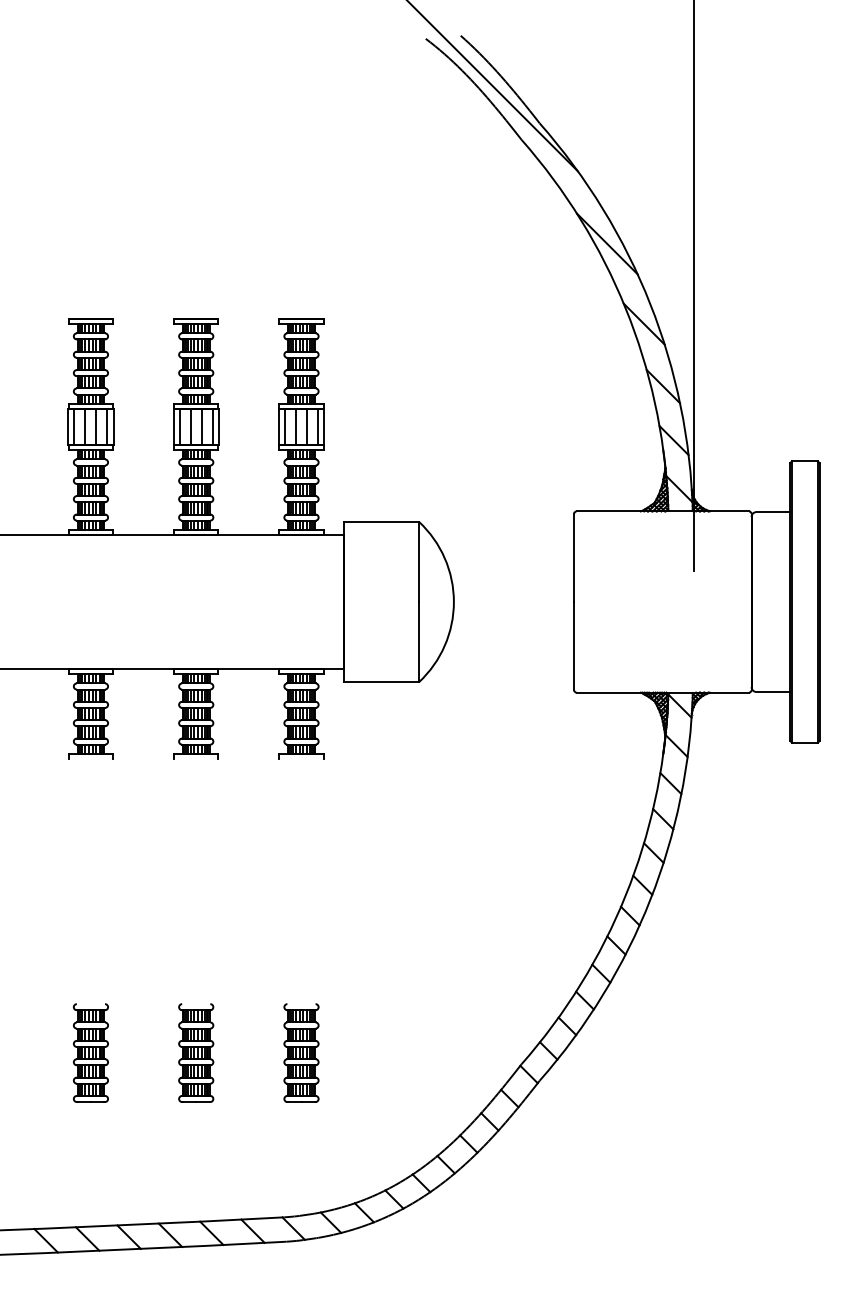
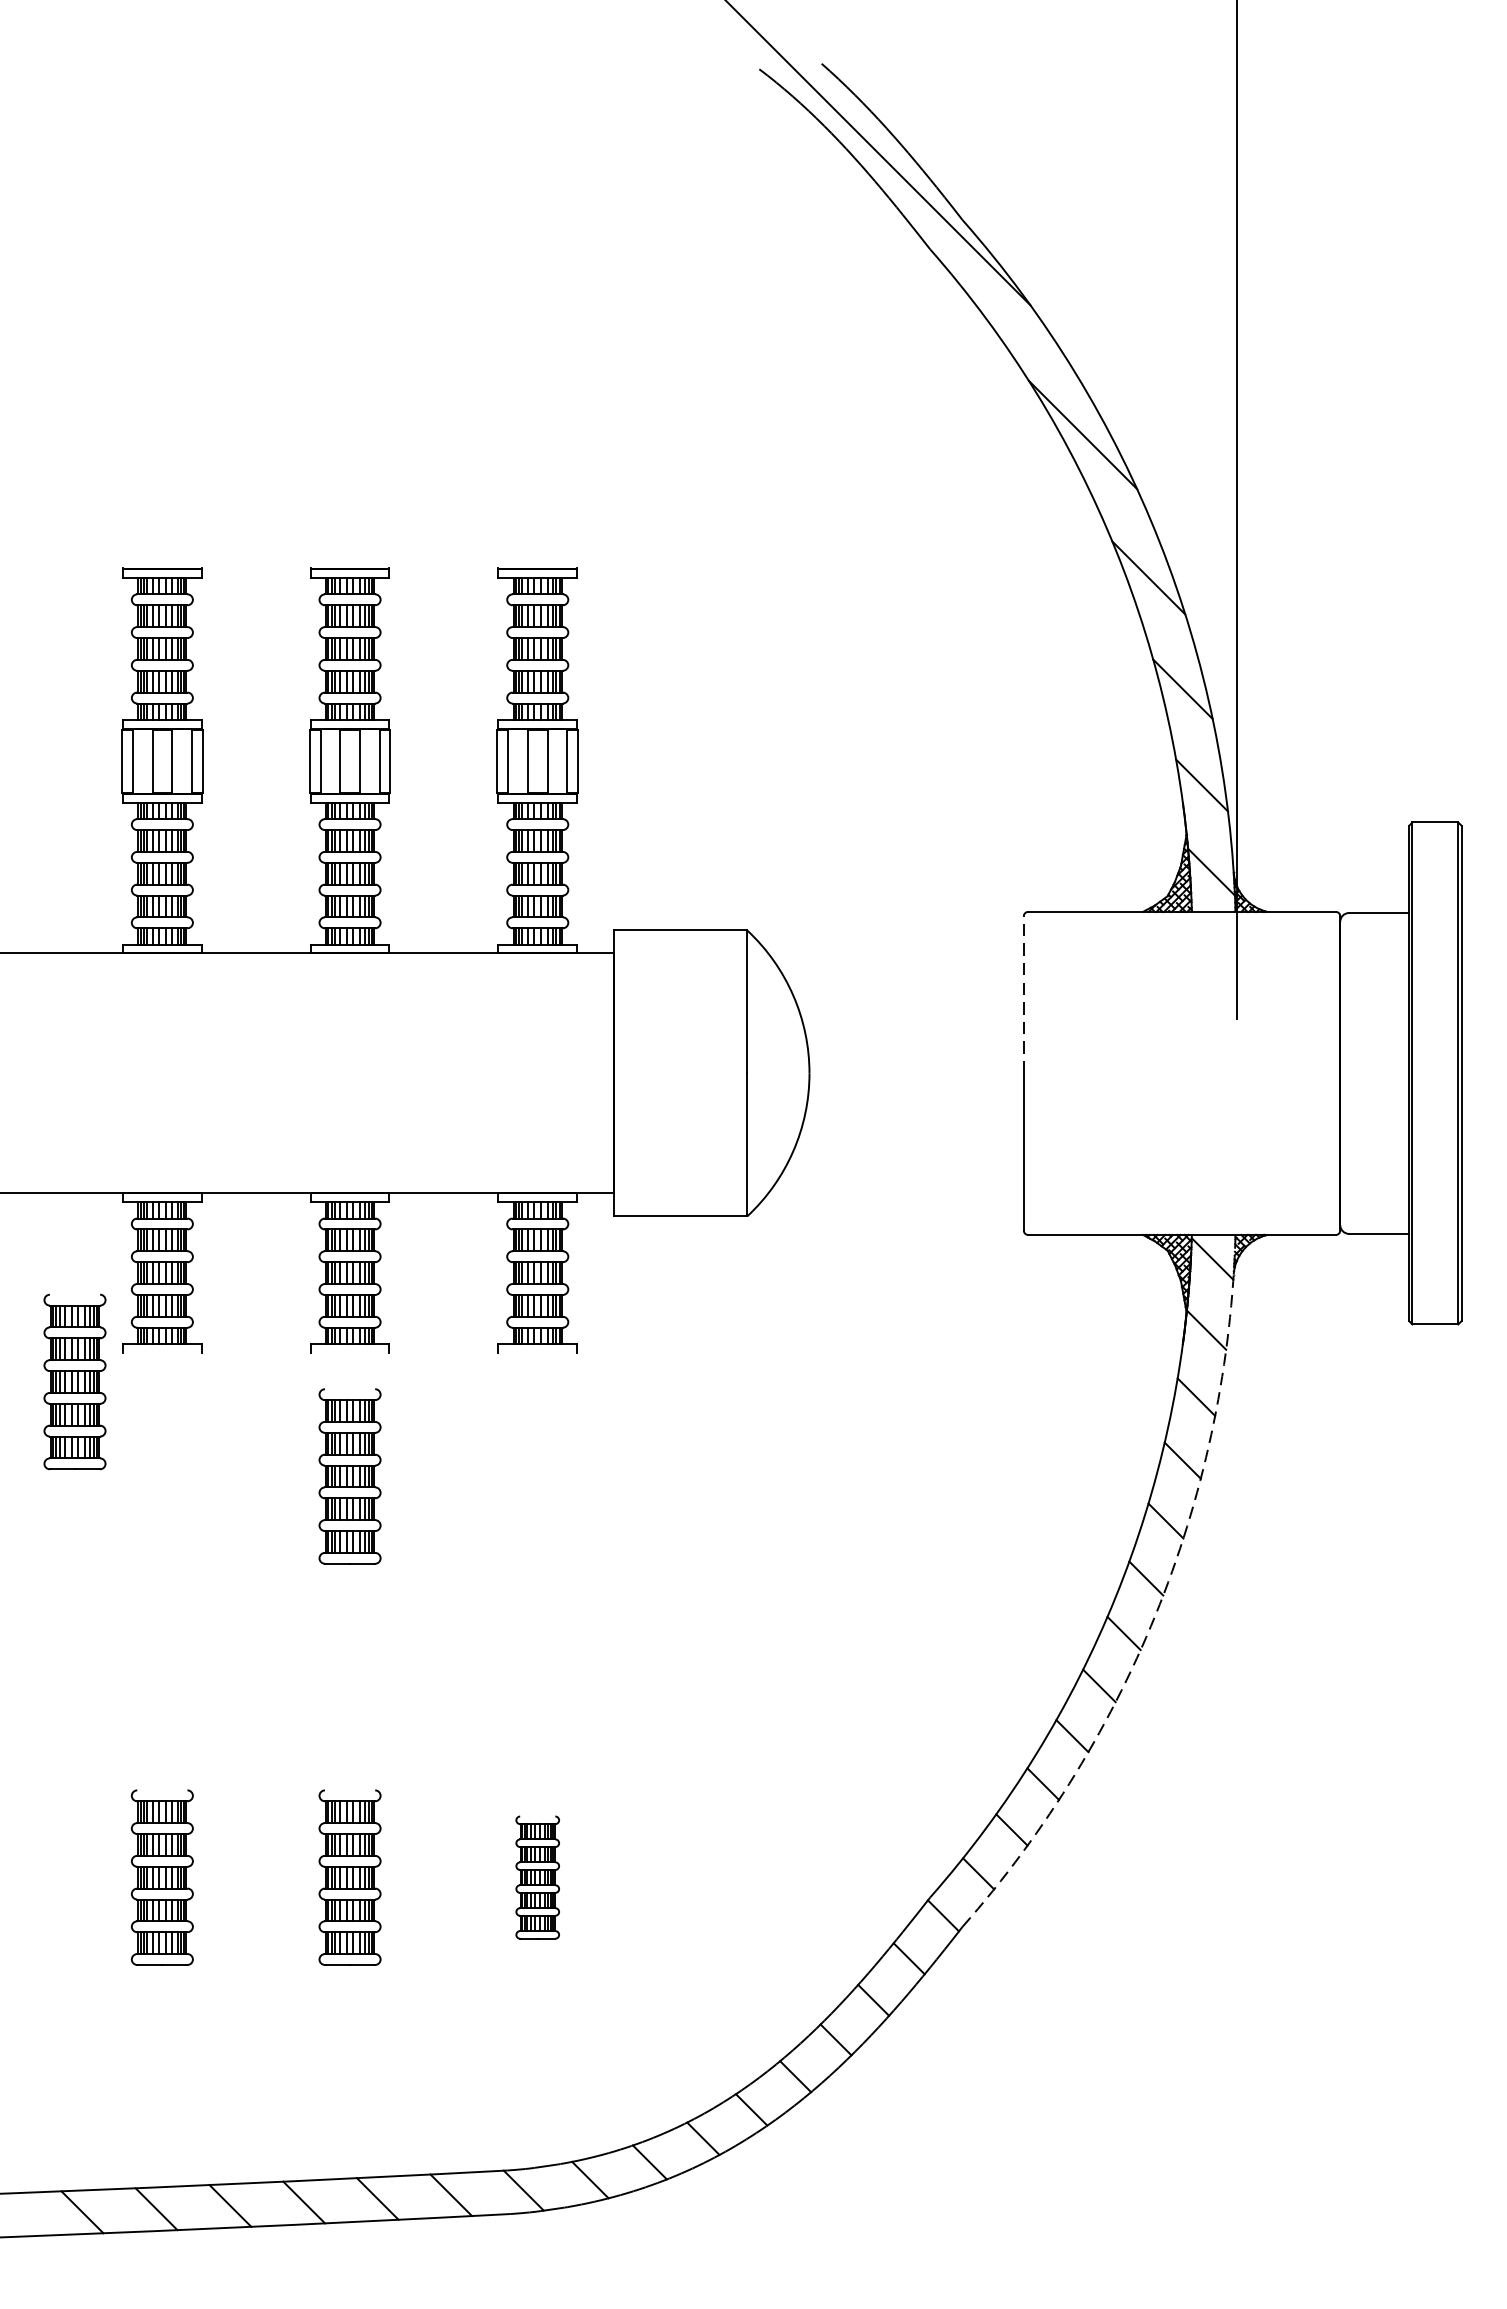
line: (574, 557) -> (1024, 994), solid -> dashed
part: (41, 774) -> (74, 1380), added
part: (196, 827) -> (350, 1475), added
arc: (650, 899) -> (1160, 1603), solid -> dashed
part: (301, 1052) -> (537, 1876), size x0.7

